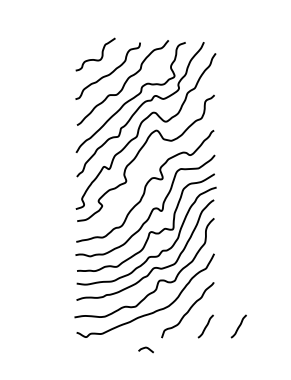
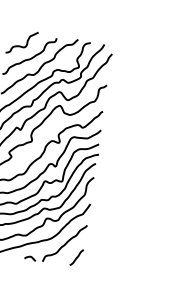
curve: (238, 326) -> (101, 260), removed
curve: (145, 348) -> (29, 257), moved

